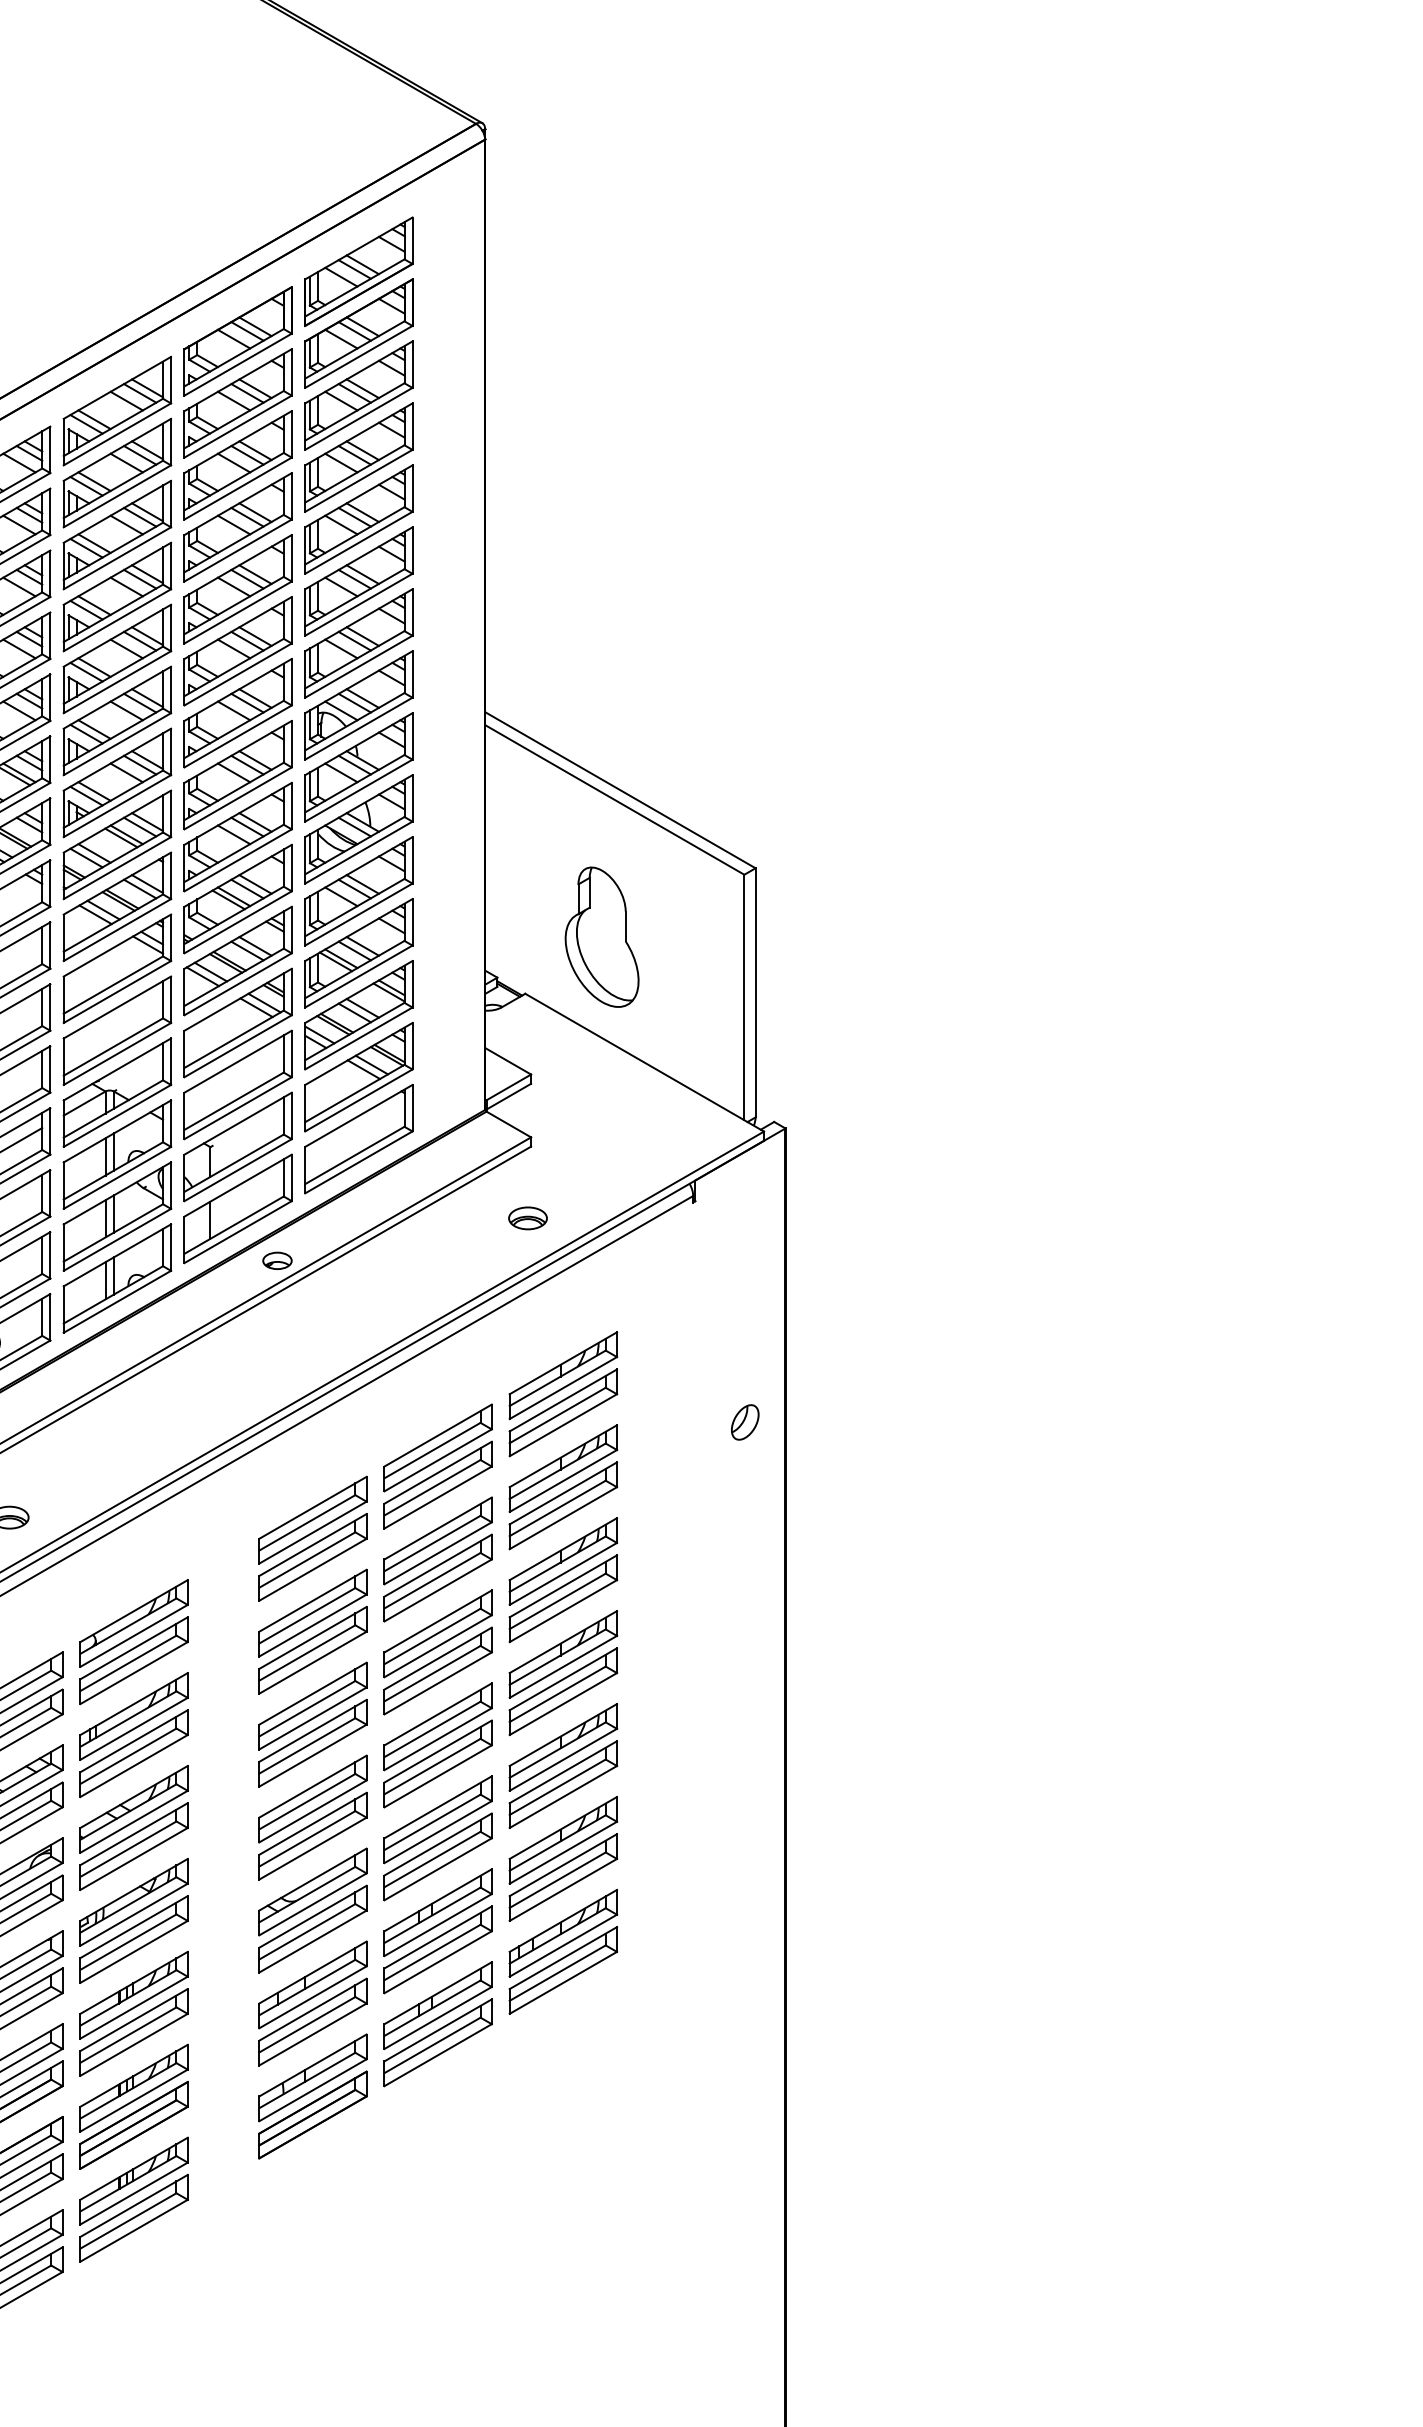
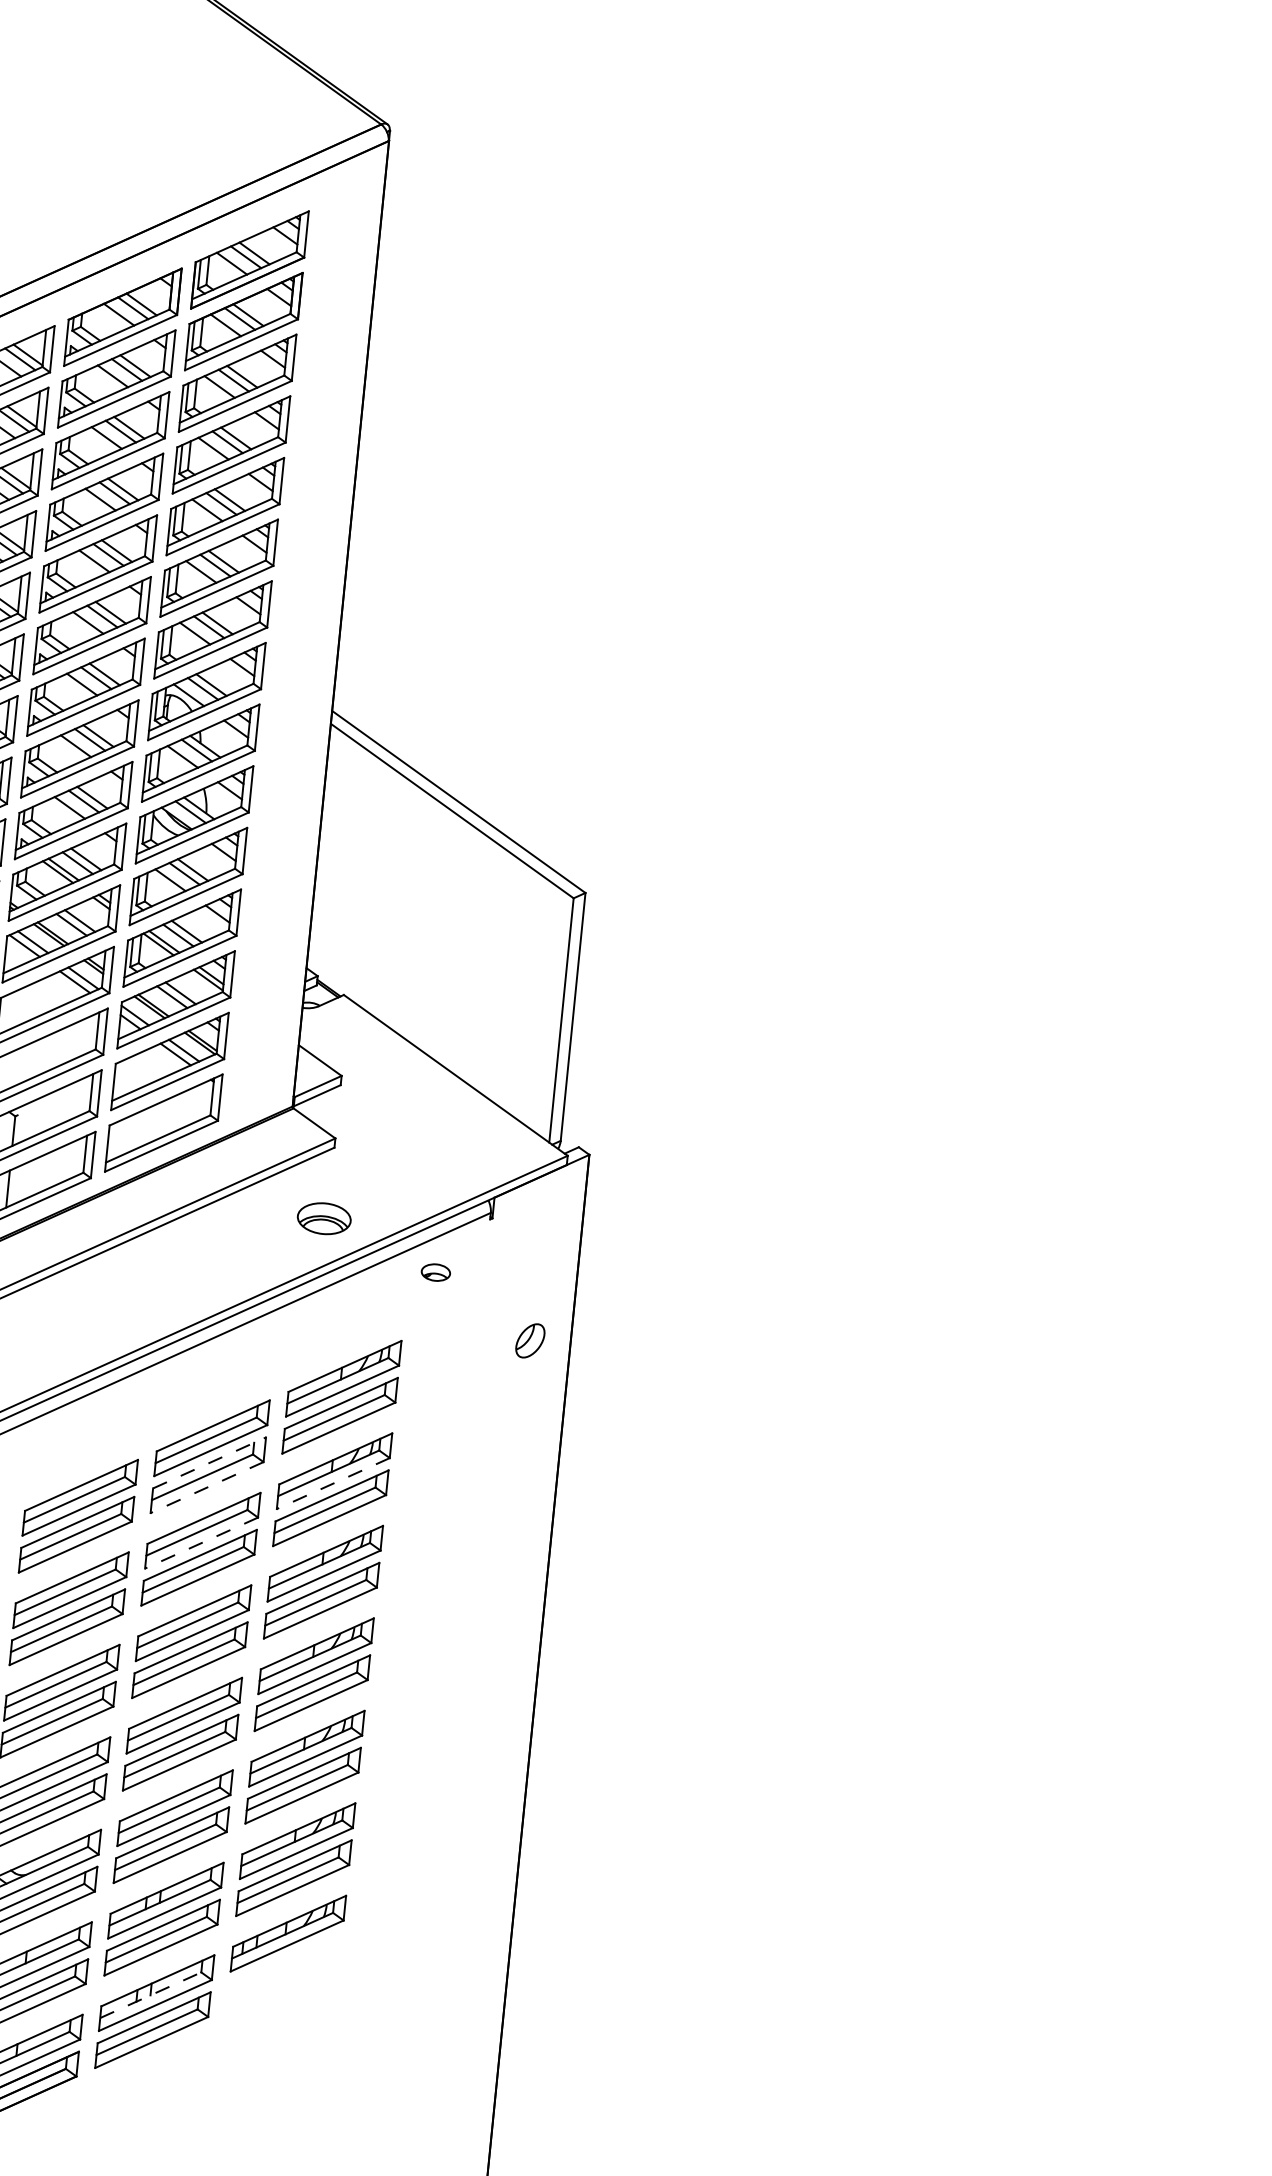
part: (601, 936) -> (425, 945), removed
part: (527, 1218) -> (323, 1218), size x1.4
part: (277, 1260) -> (435, 1272), moved
part: (745, 1422) -> (530, 1340), moved
line: (438, 1472) -> (209, 1462), solid -> dashed
line: (563, 1481) -> (333, 1484), solid -> dashed
line: (438, 1497) -> (207, 1487), solid -> dashed
line: (438, 1553) -> (201, 1543), solid -> dashed
part: (563, 1970) -> (284, 1970), removed
line: (432, 2007) -> (150, 1994), solid -> dashed

